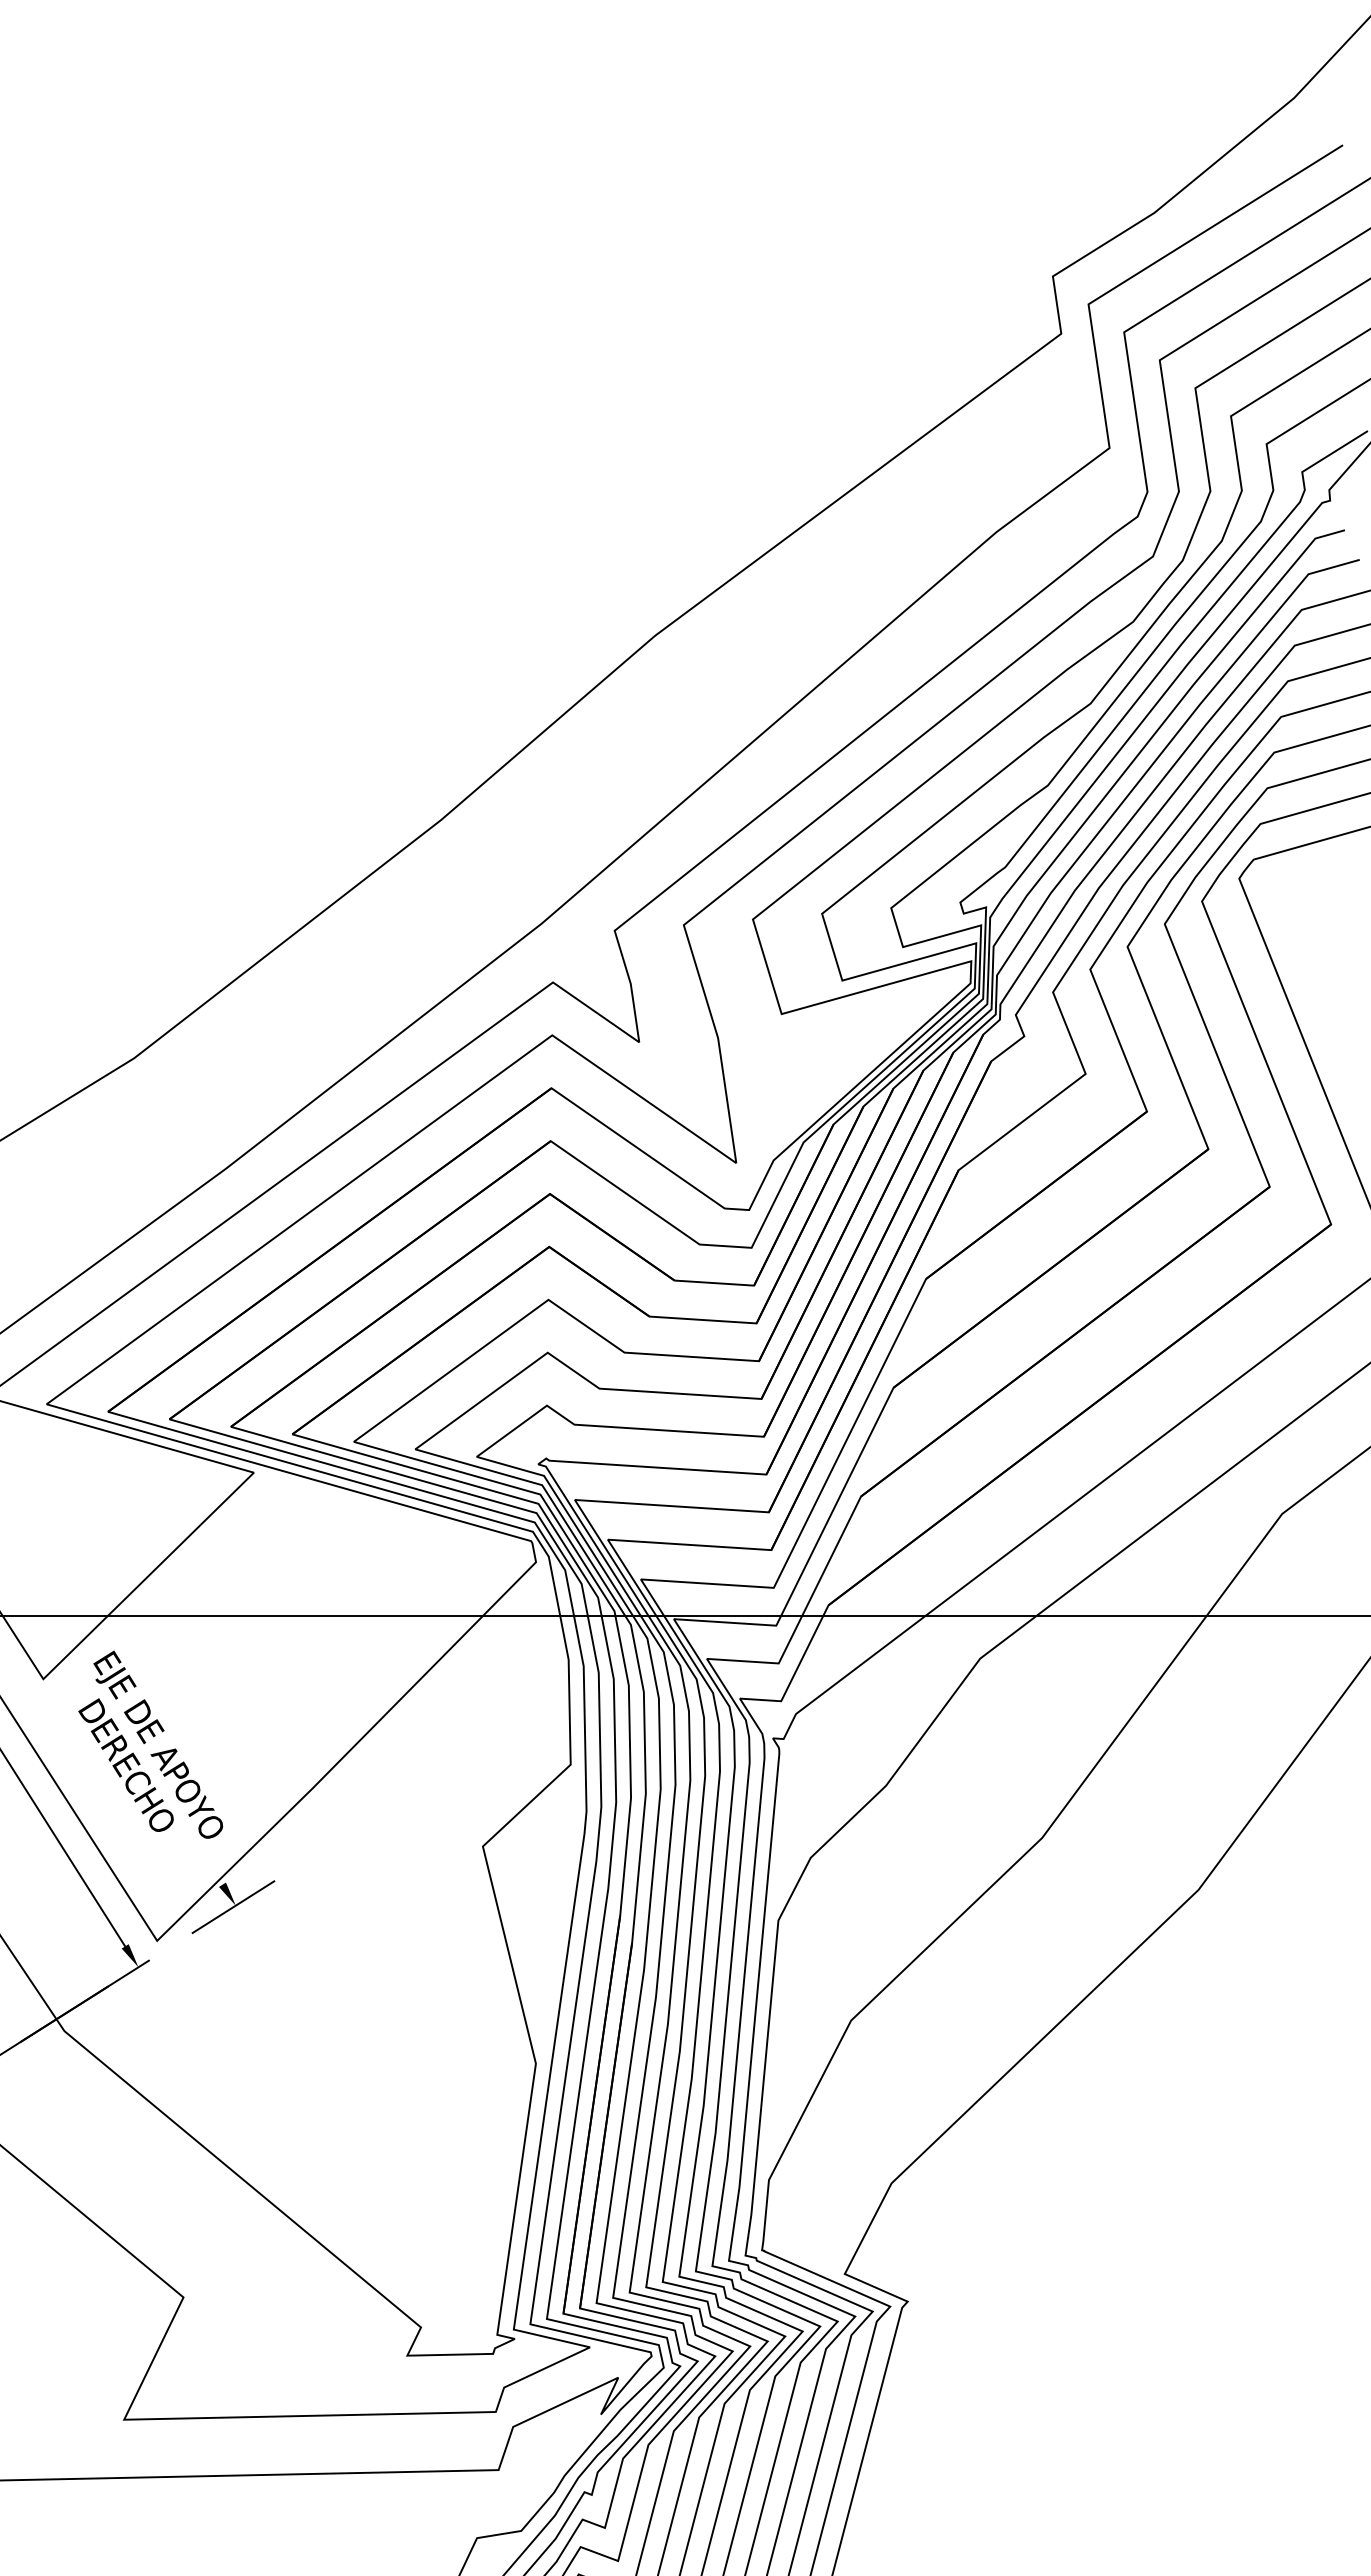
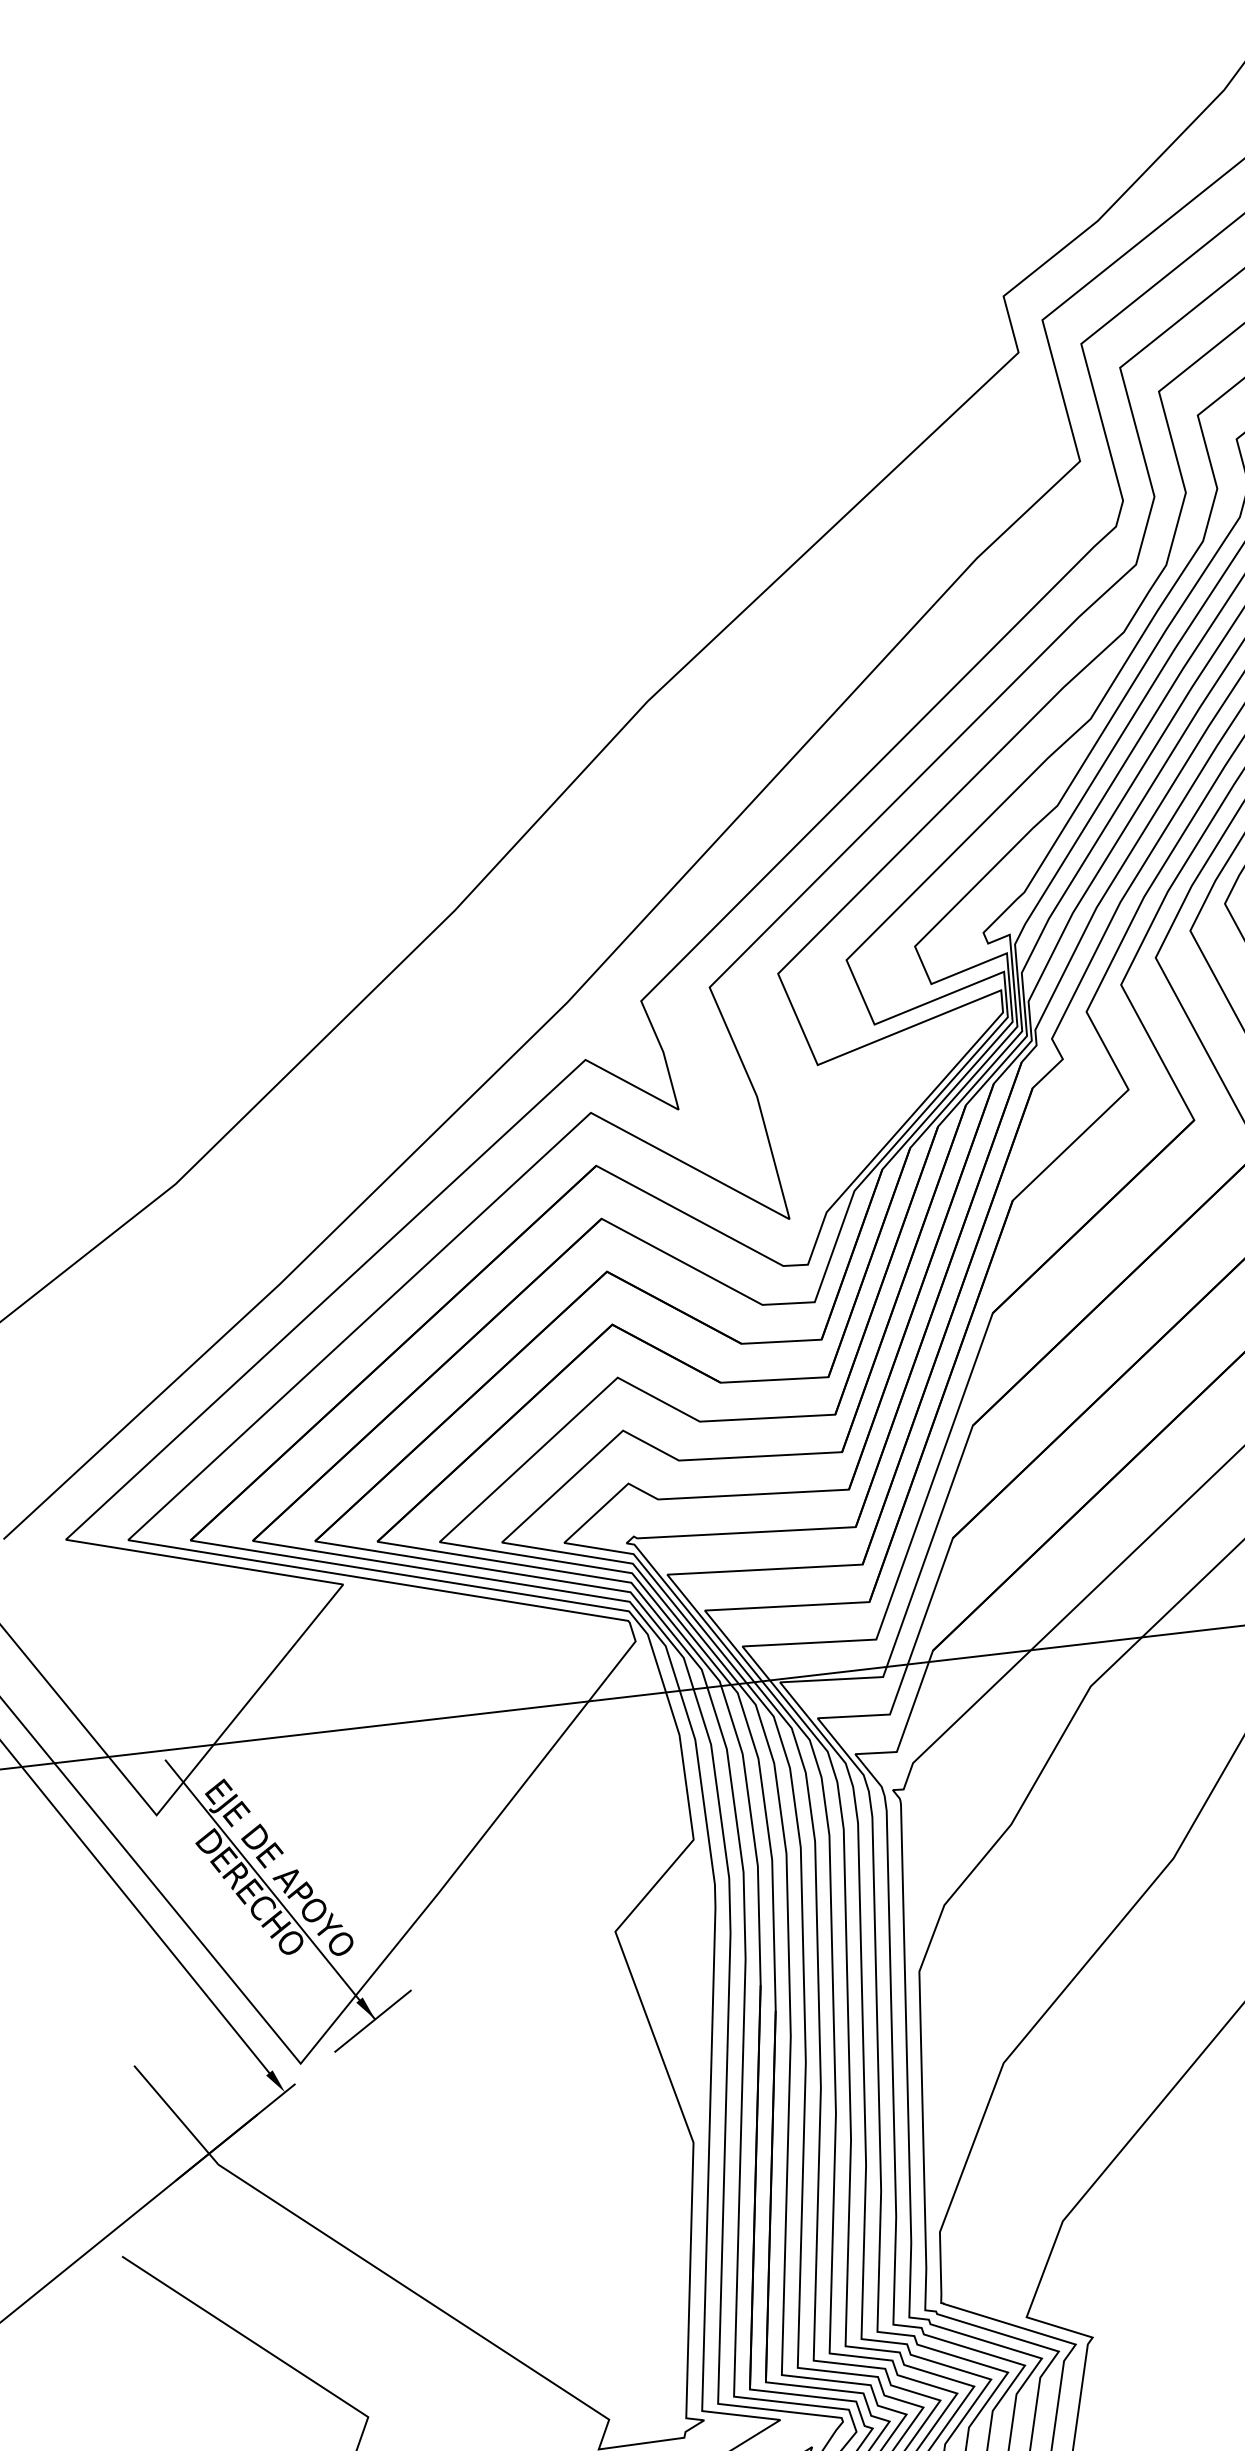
line: (146, 1765) -> (269, 1889), added

